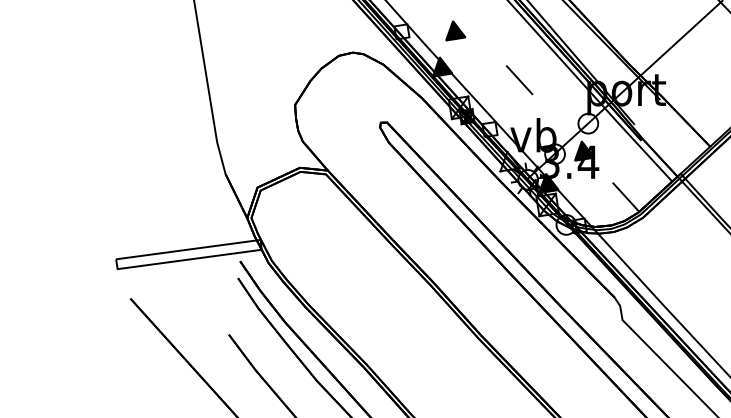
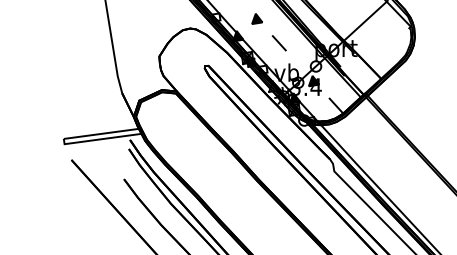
part: (454, 30) -> (256, 18), moved

